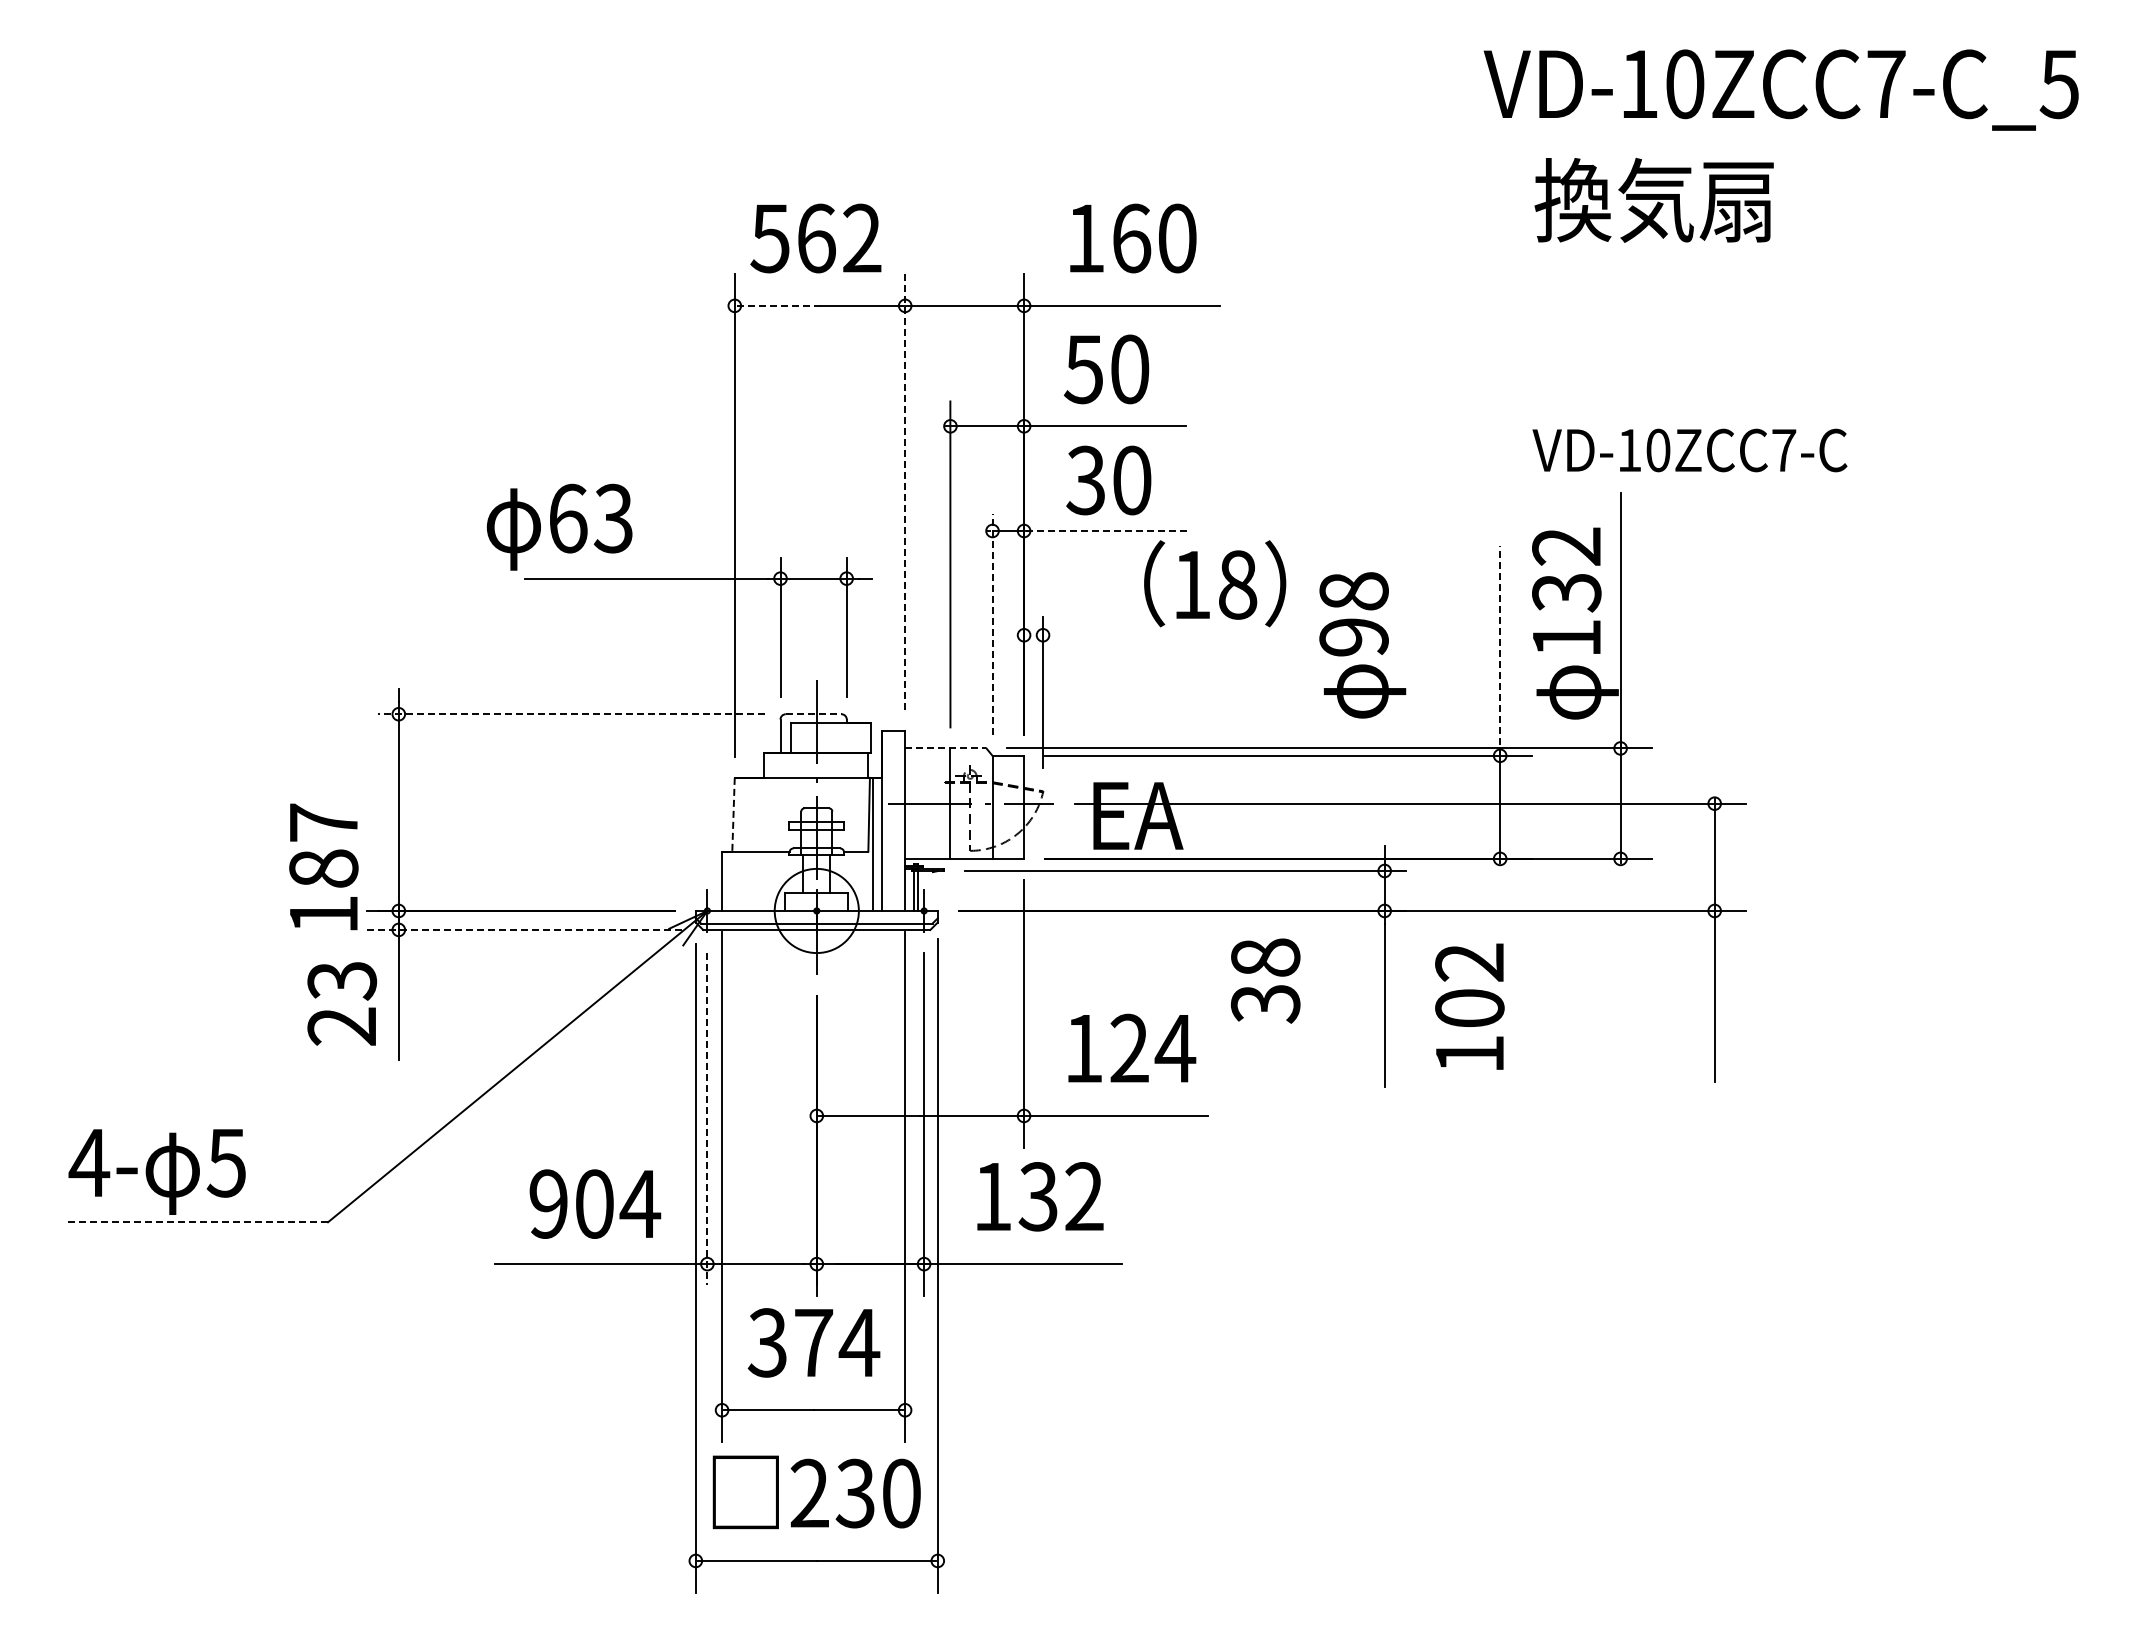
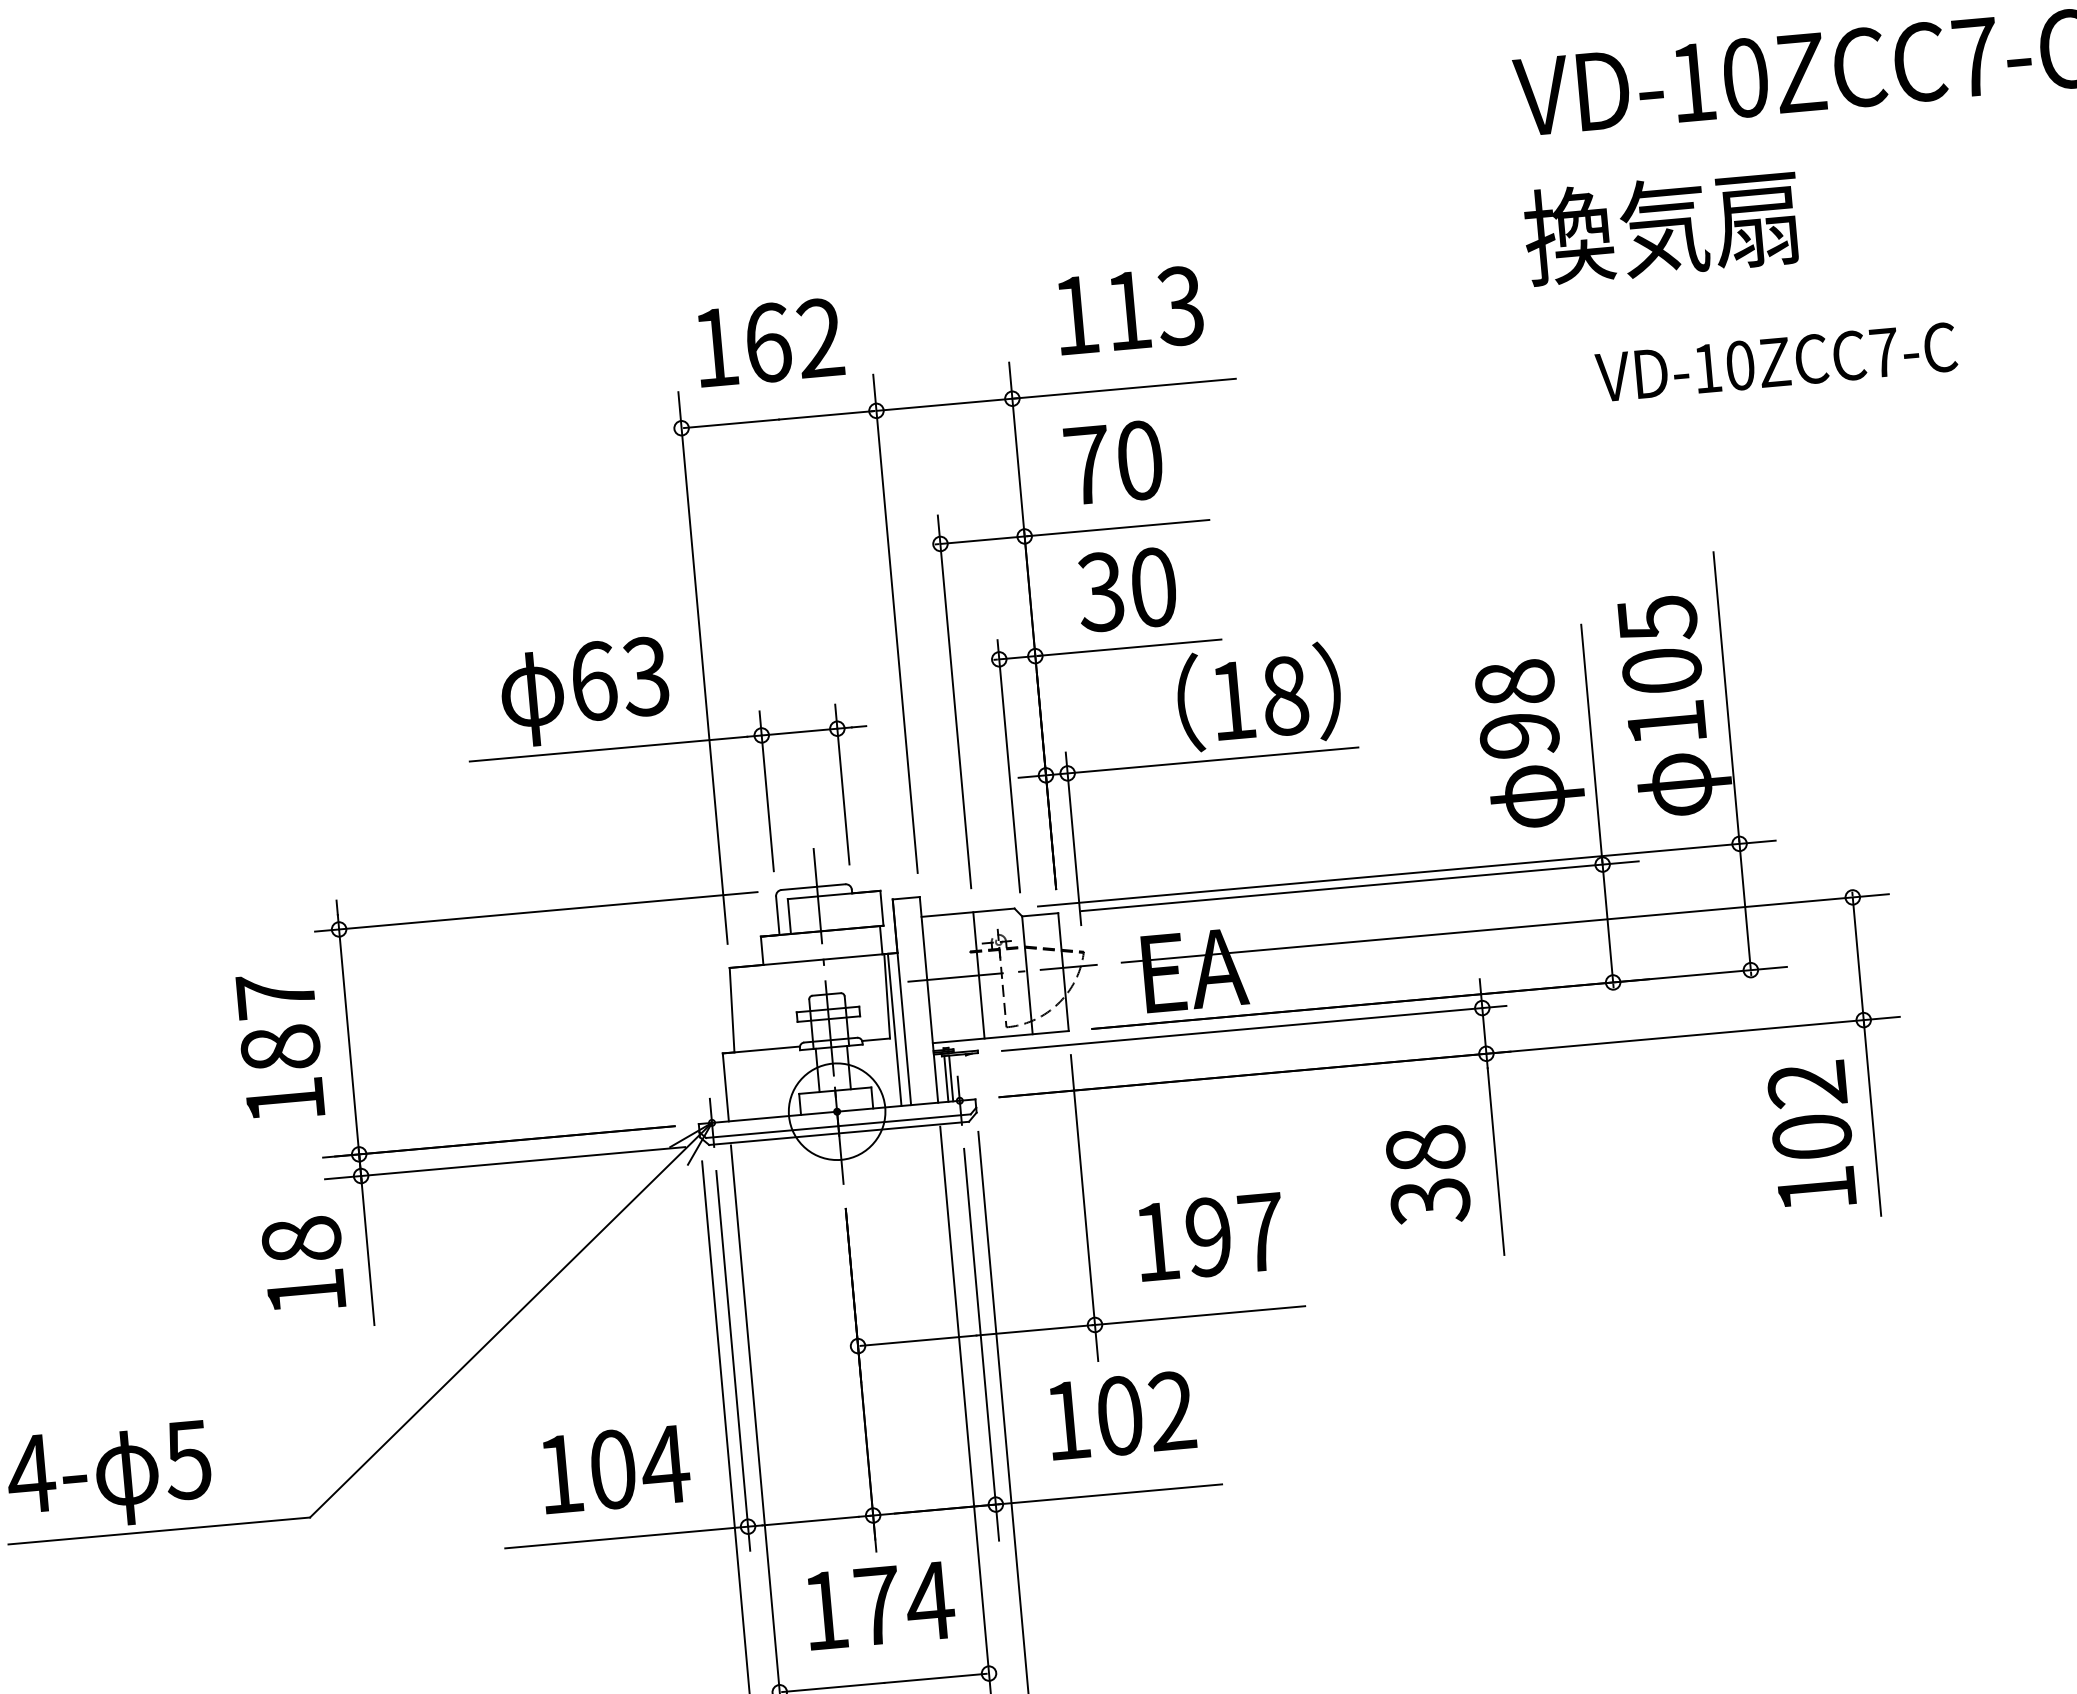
text: (1653, 200) -> (1661, 227), moved
text: (769, 238) -> (714, 347), 562 -> 162
text: (1154, 238) -> (1154, 308), 160 -> 113
line: (778, 305) -> (731, 423), dashed -> solid
text: (1083, 369) -> (1086, 465), 50 -> 70
text: (1689, 450) -> (1775, 362), moved
line: (905, 492) -> (895, 624), dashed -> solid
text: (559, 526) -> (584, 691), moved
line: (1107, 531) -> (1130, 648), dashed -> solid
text: (1566, 569) -> (1659, 644), 132 -> 105
line: (992, 623) -> (1008, 765), dashed -> solid
line: (1148, 635) -> (1188, 762), added
text: (1362, 645) -> (1530, 743), moved
line: (1500, 650) -> (1592, 744), dashed -> solid
line: (570, 714) -> (535, 912), dashed -> solid
line: (813, 714) -> (813, 887), dashed -> solid
line: (945, 748) -> (967, 912), dashed -> solid
line: (733, 814) -> (732, 1009), dashed -> solid
text: (323, 866) -> (280, 1045), moved
line: (524, 929) -> (504, 1162), dashed -> solid
text: (1265, 980) -> (1427, 1174), moved
text: (341, 1003) -> (303, 1266), 23 -> 18
text: (1469, 1006) -> (1811, 1134), moved
text: (1153, 1048) -> (1236, 1234), 124 -> 197
line: (707, 1119) -> (733, 1361), dashed -> solid
text: (1037, 1196) -> (1118, 1415), 132 -> 102
text: (548, 1203) -> (560, 1473), 904 -> 104
line: (196, 1222) -> (159, 1531), dashed -> solid
text: (766, 1342) -> (823, 1610), 374 -> 174

